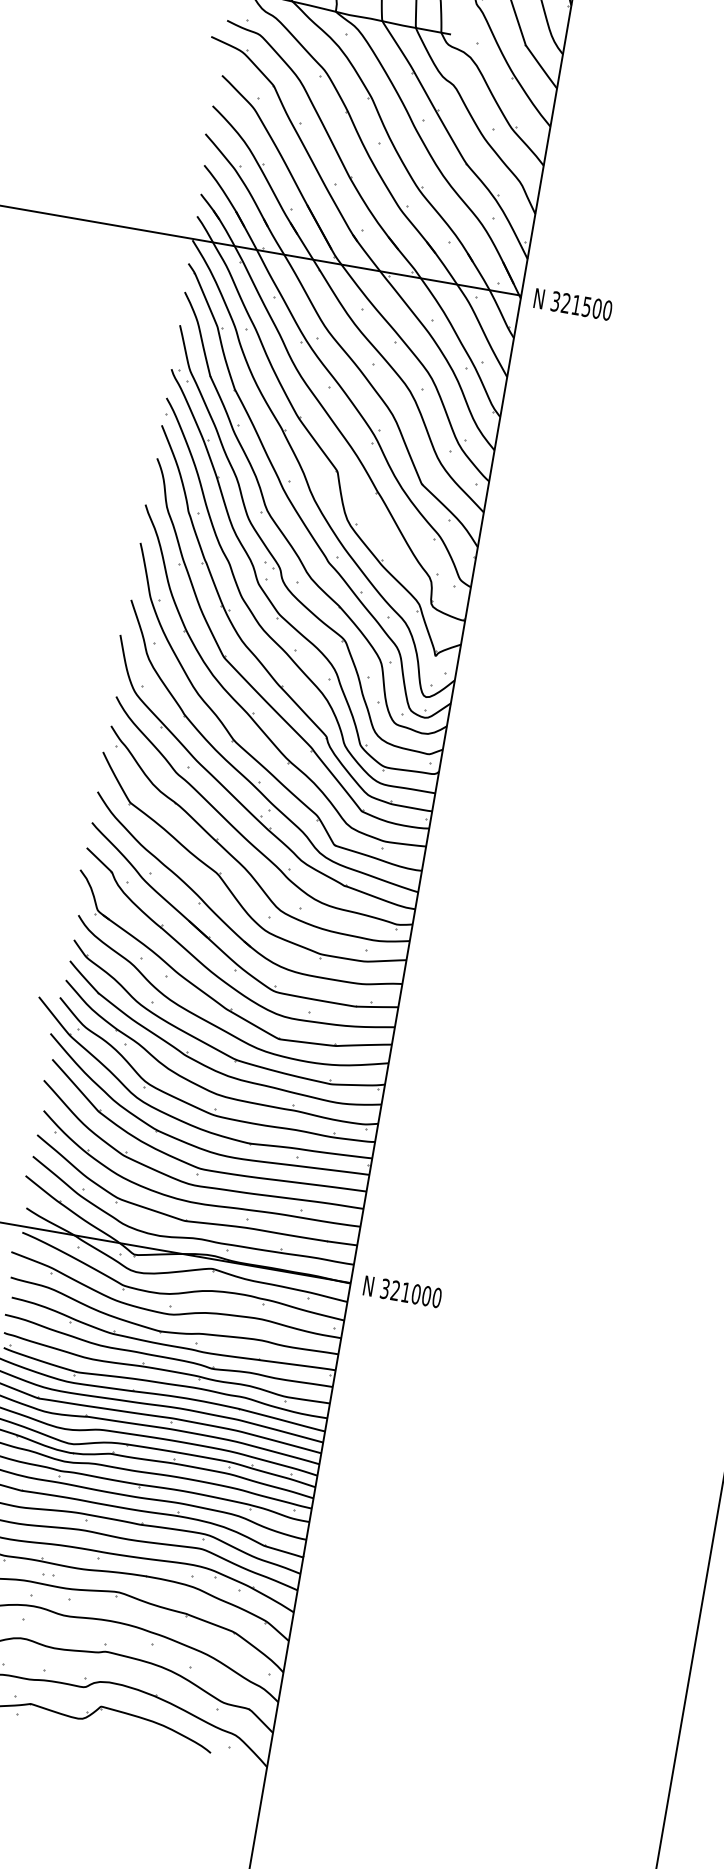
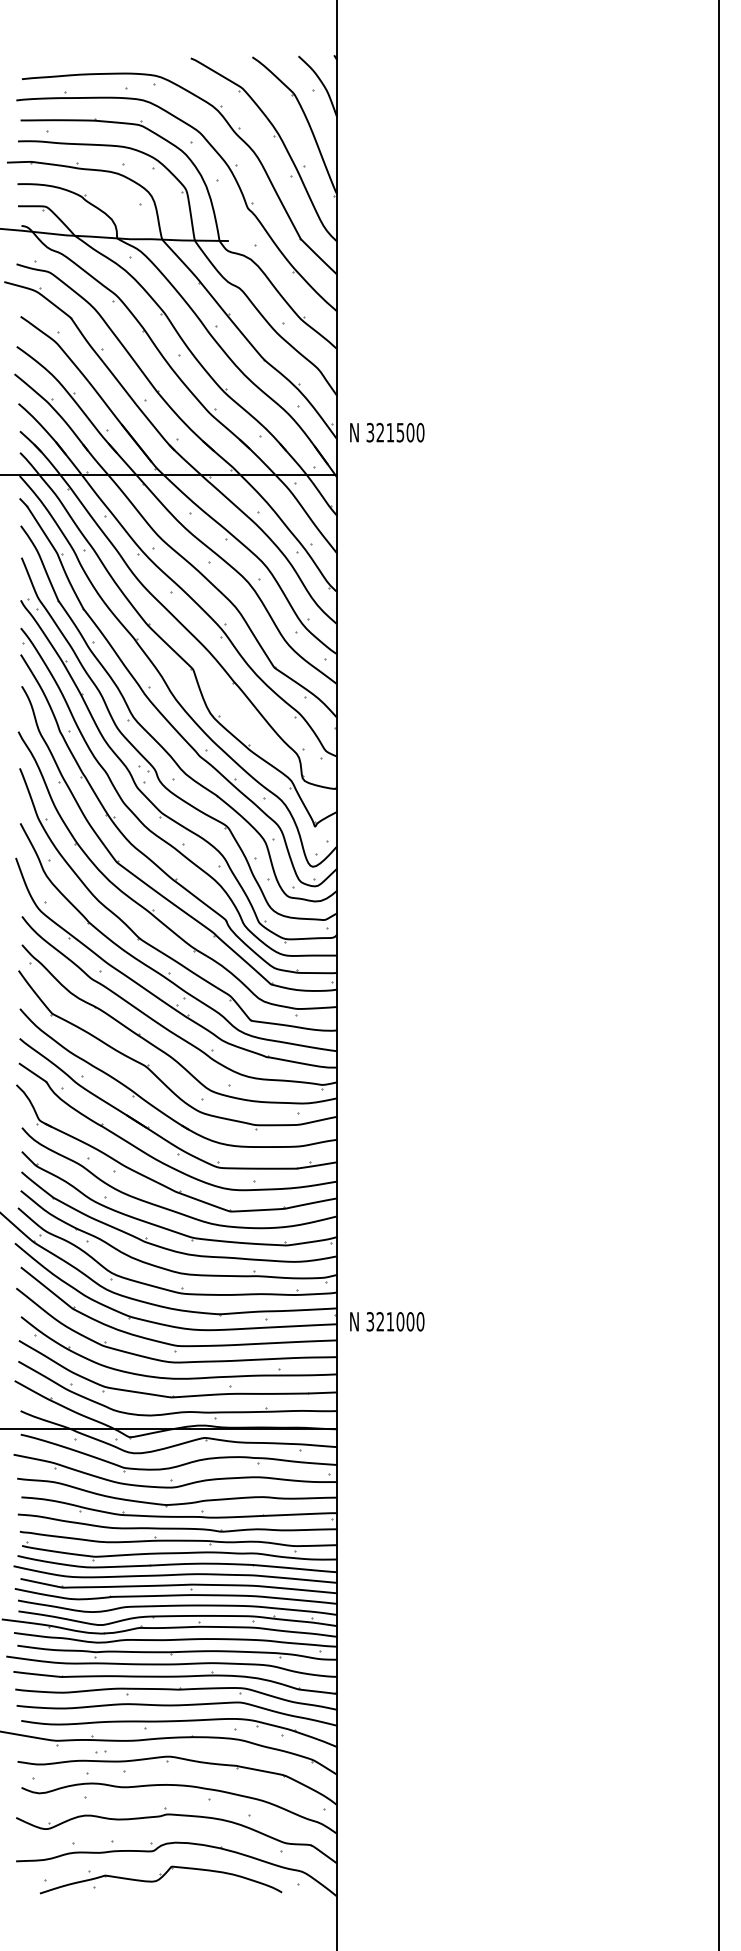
text: (573, 304) -> (387, 432), moved
text: (402, 1291) -> (387, 1321), moved

